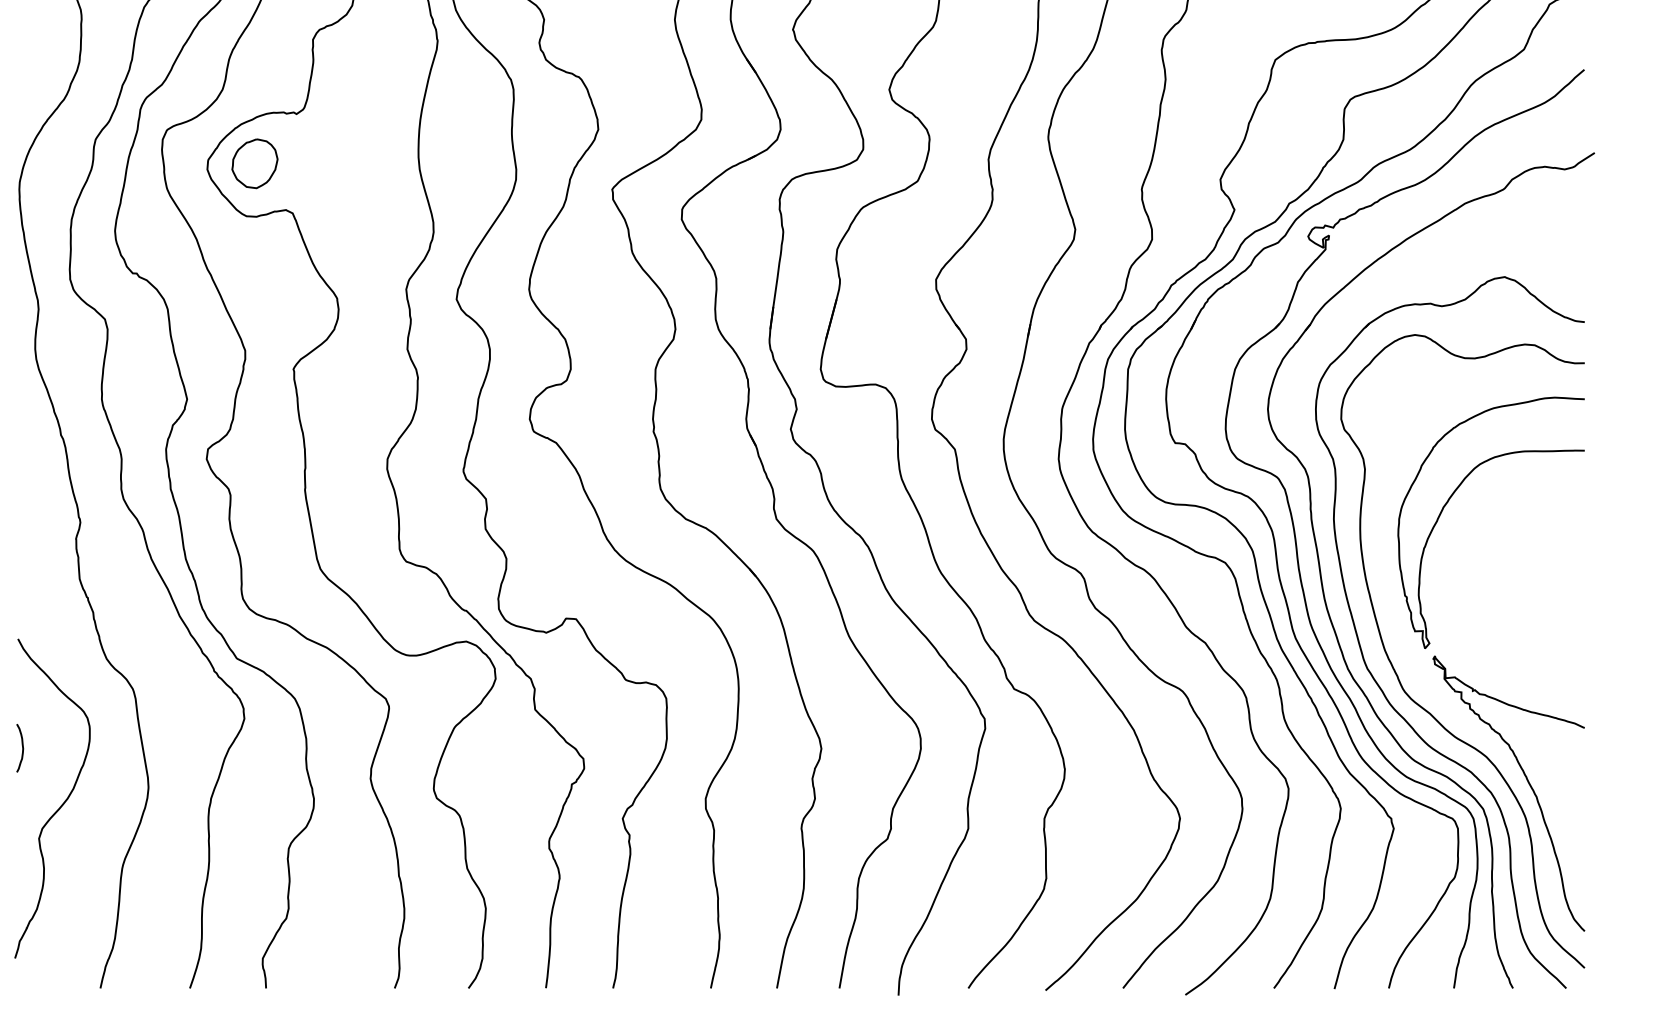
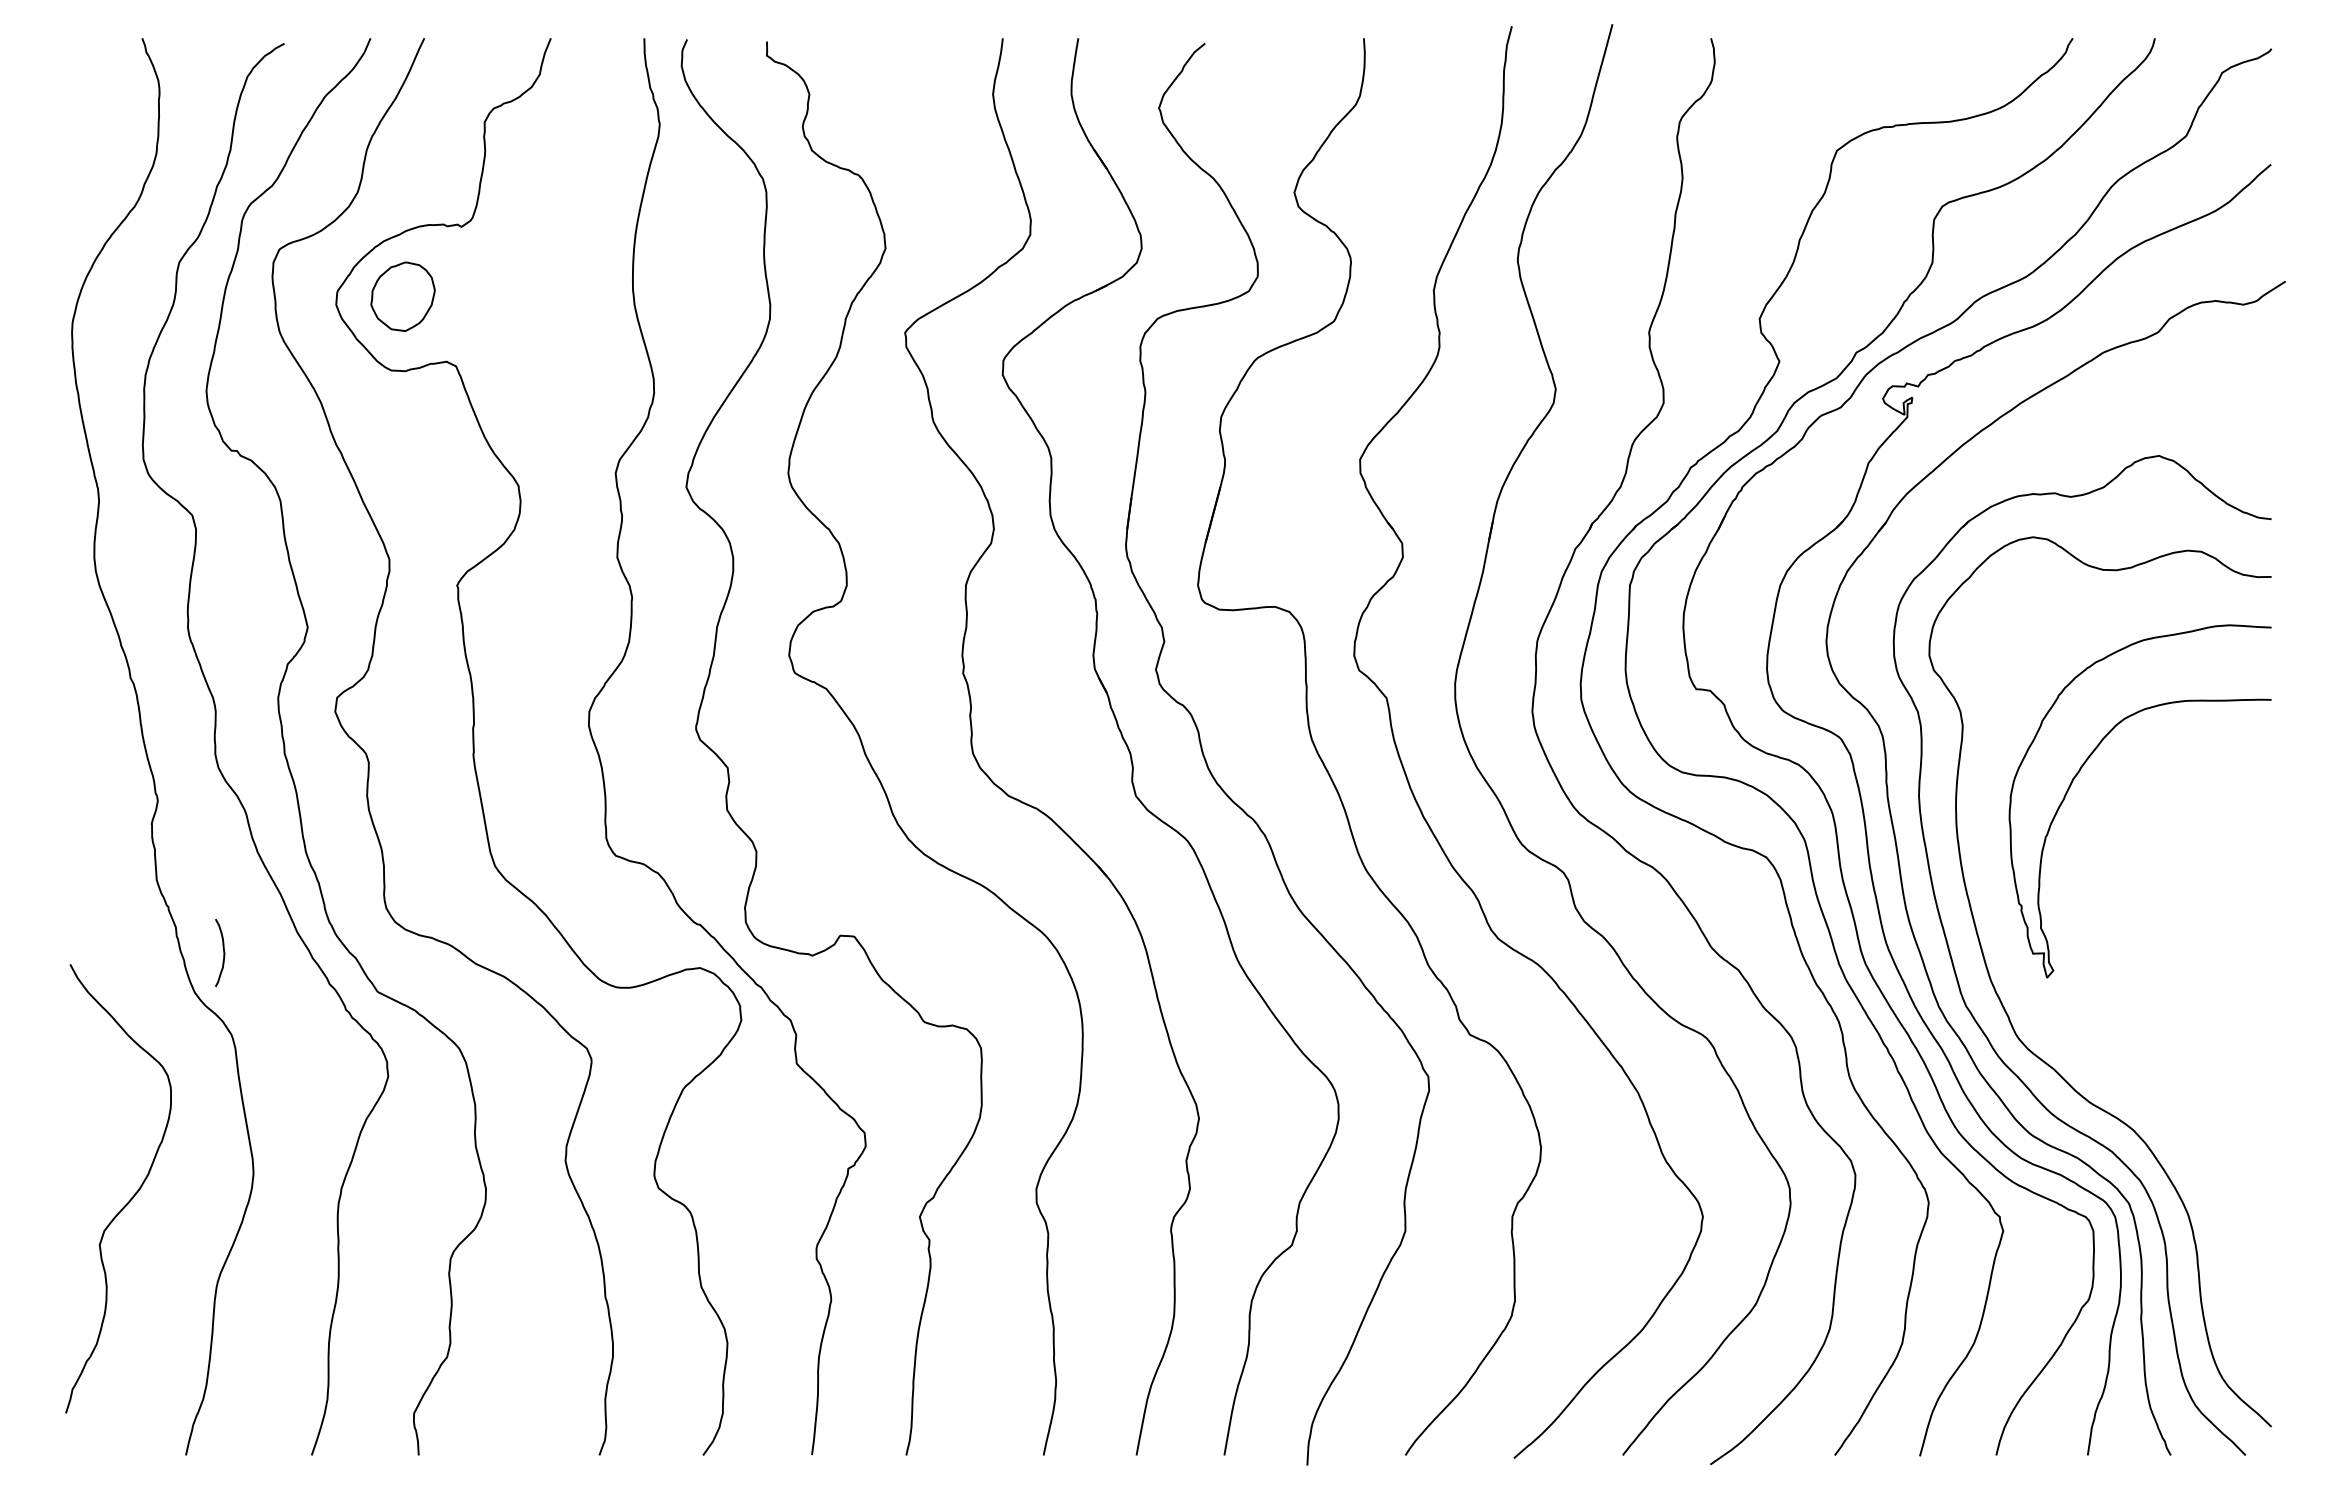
curve: (22, 747) -> (223, 952), moved
curve: (1528, 783) -> (2192, 1167), removed

